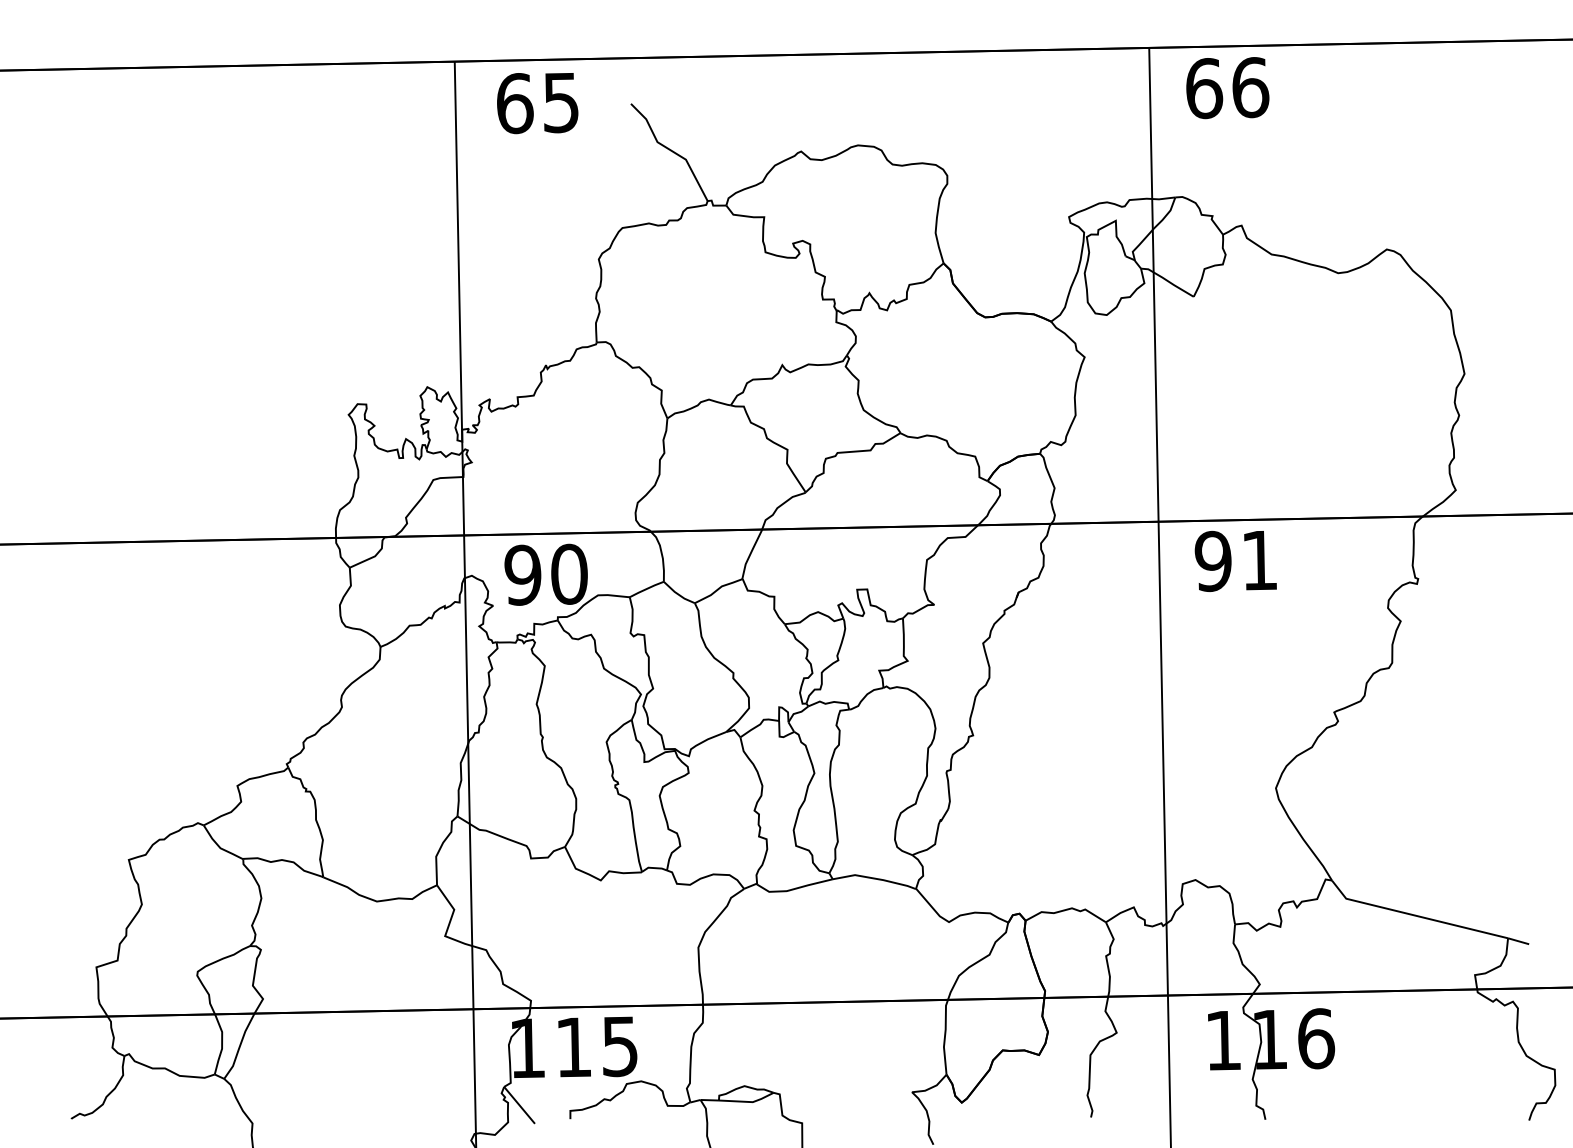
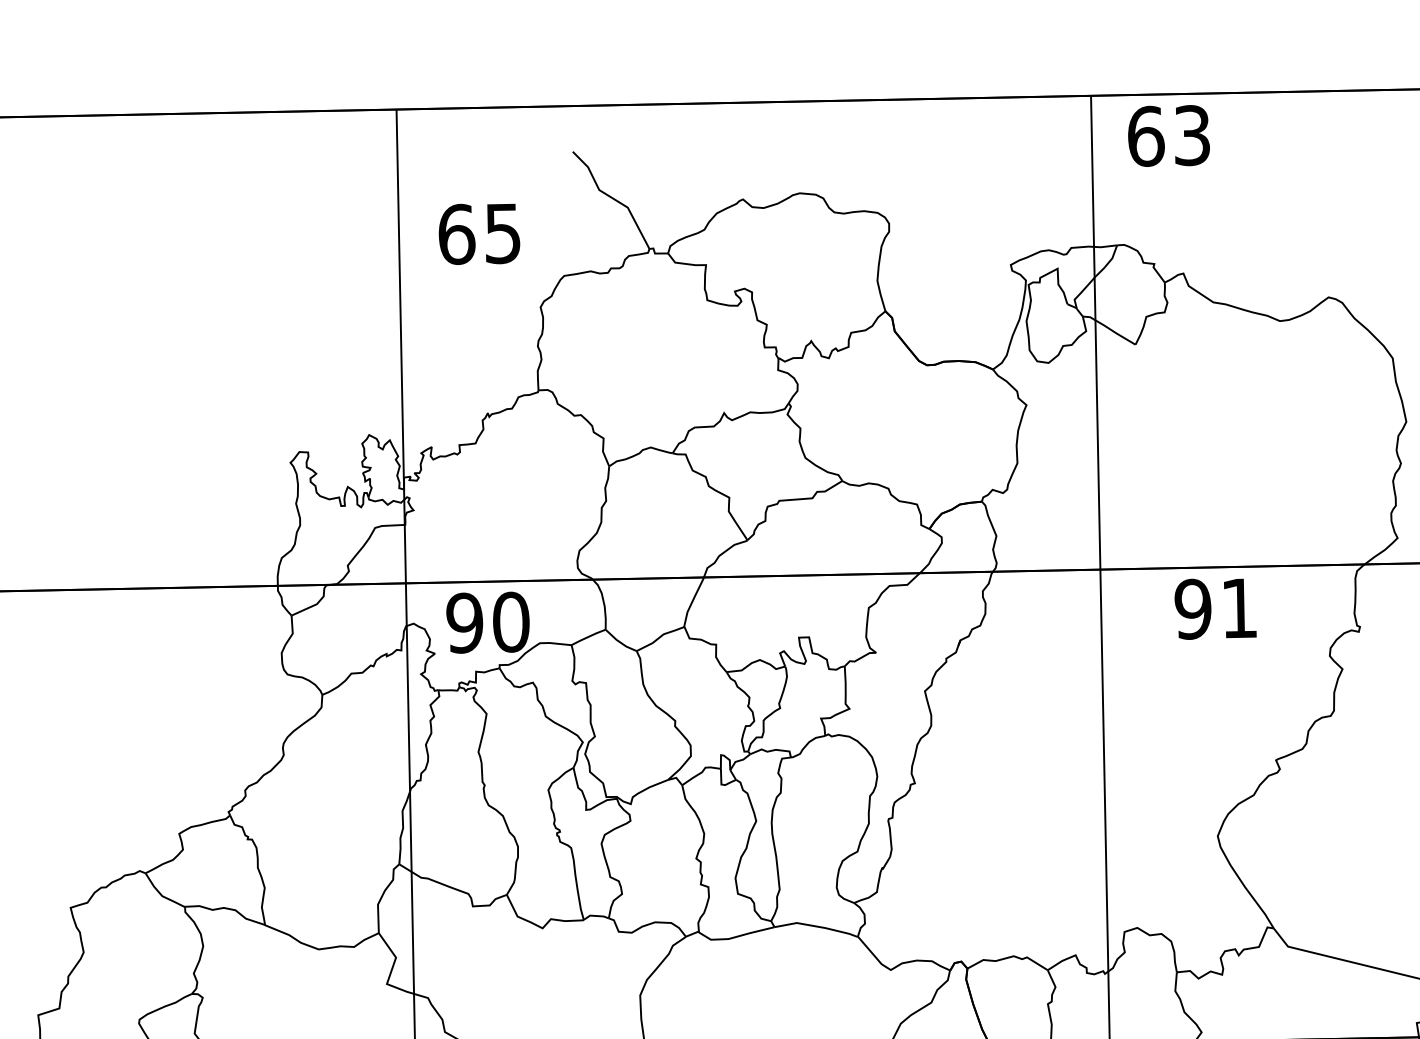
text: (1250, 87) -> (1192, 135), 66 -> 63
text: (537, 103) -> (479, 234), moved
text: (1235, 560) -> (1215, 608), moved

